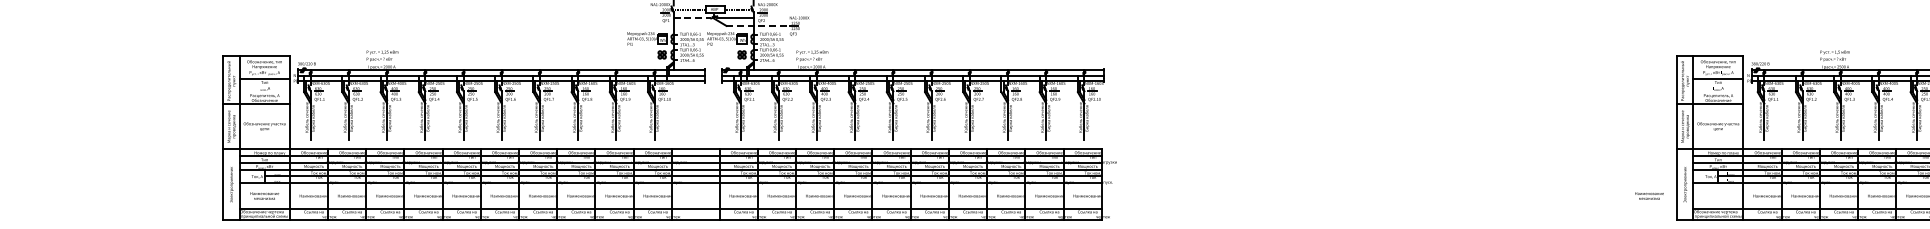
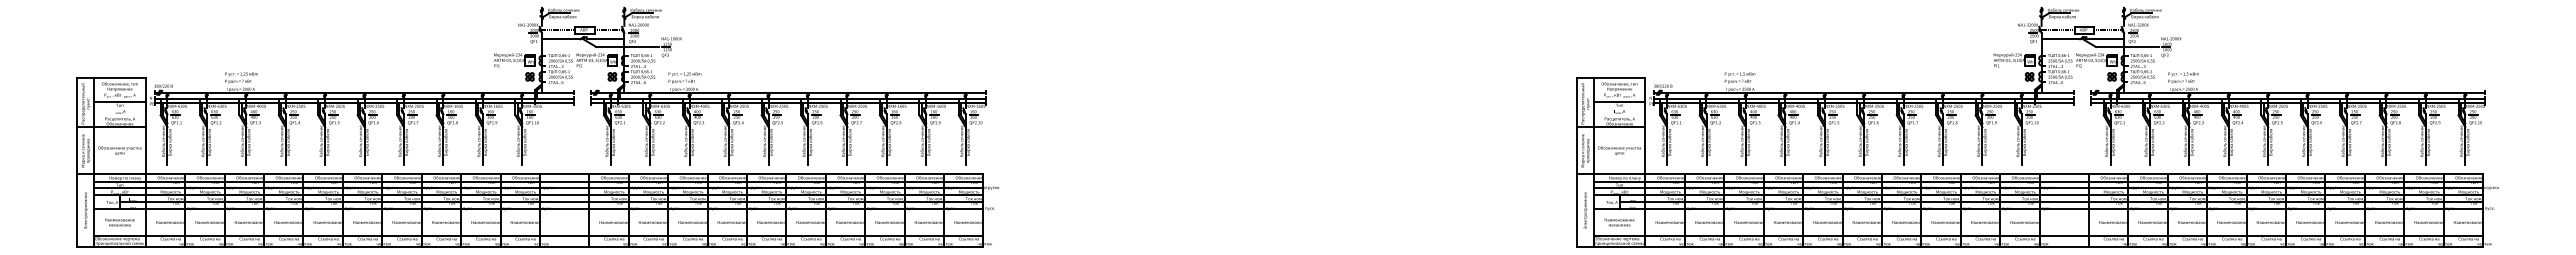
line: (692, 18) -> (561, 39), dashed -> solid
line: (757, 26) -> (628, 47), dashed -> solid
text: (1649, 196) -> (1619, 222), moved

